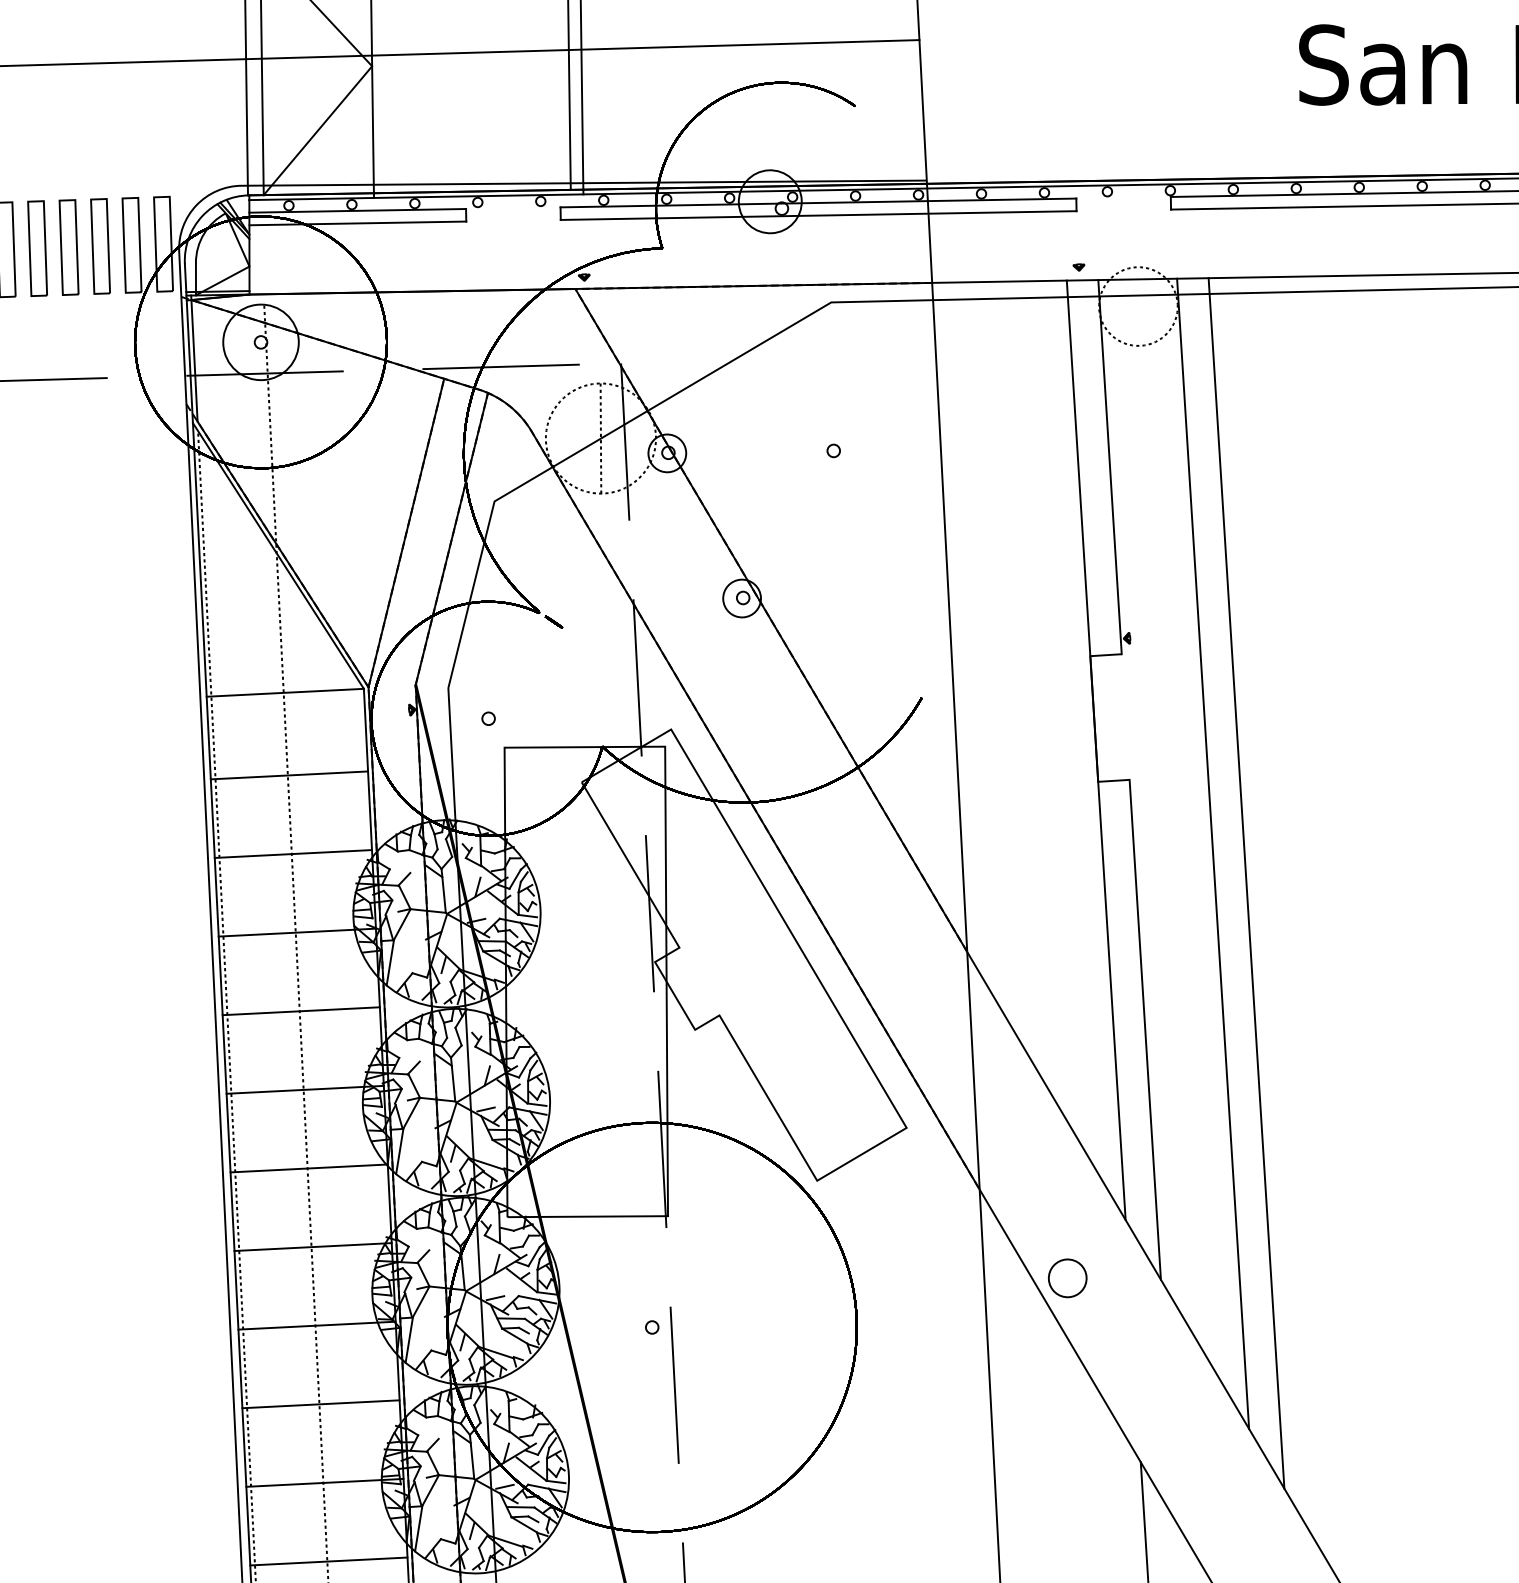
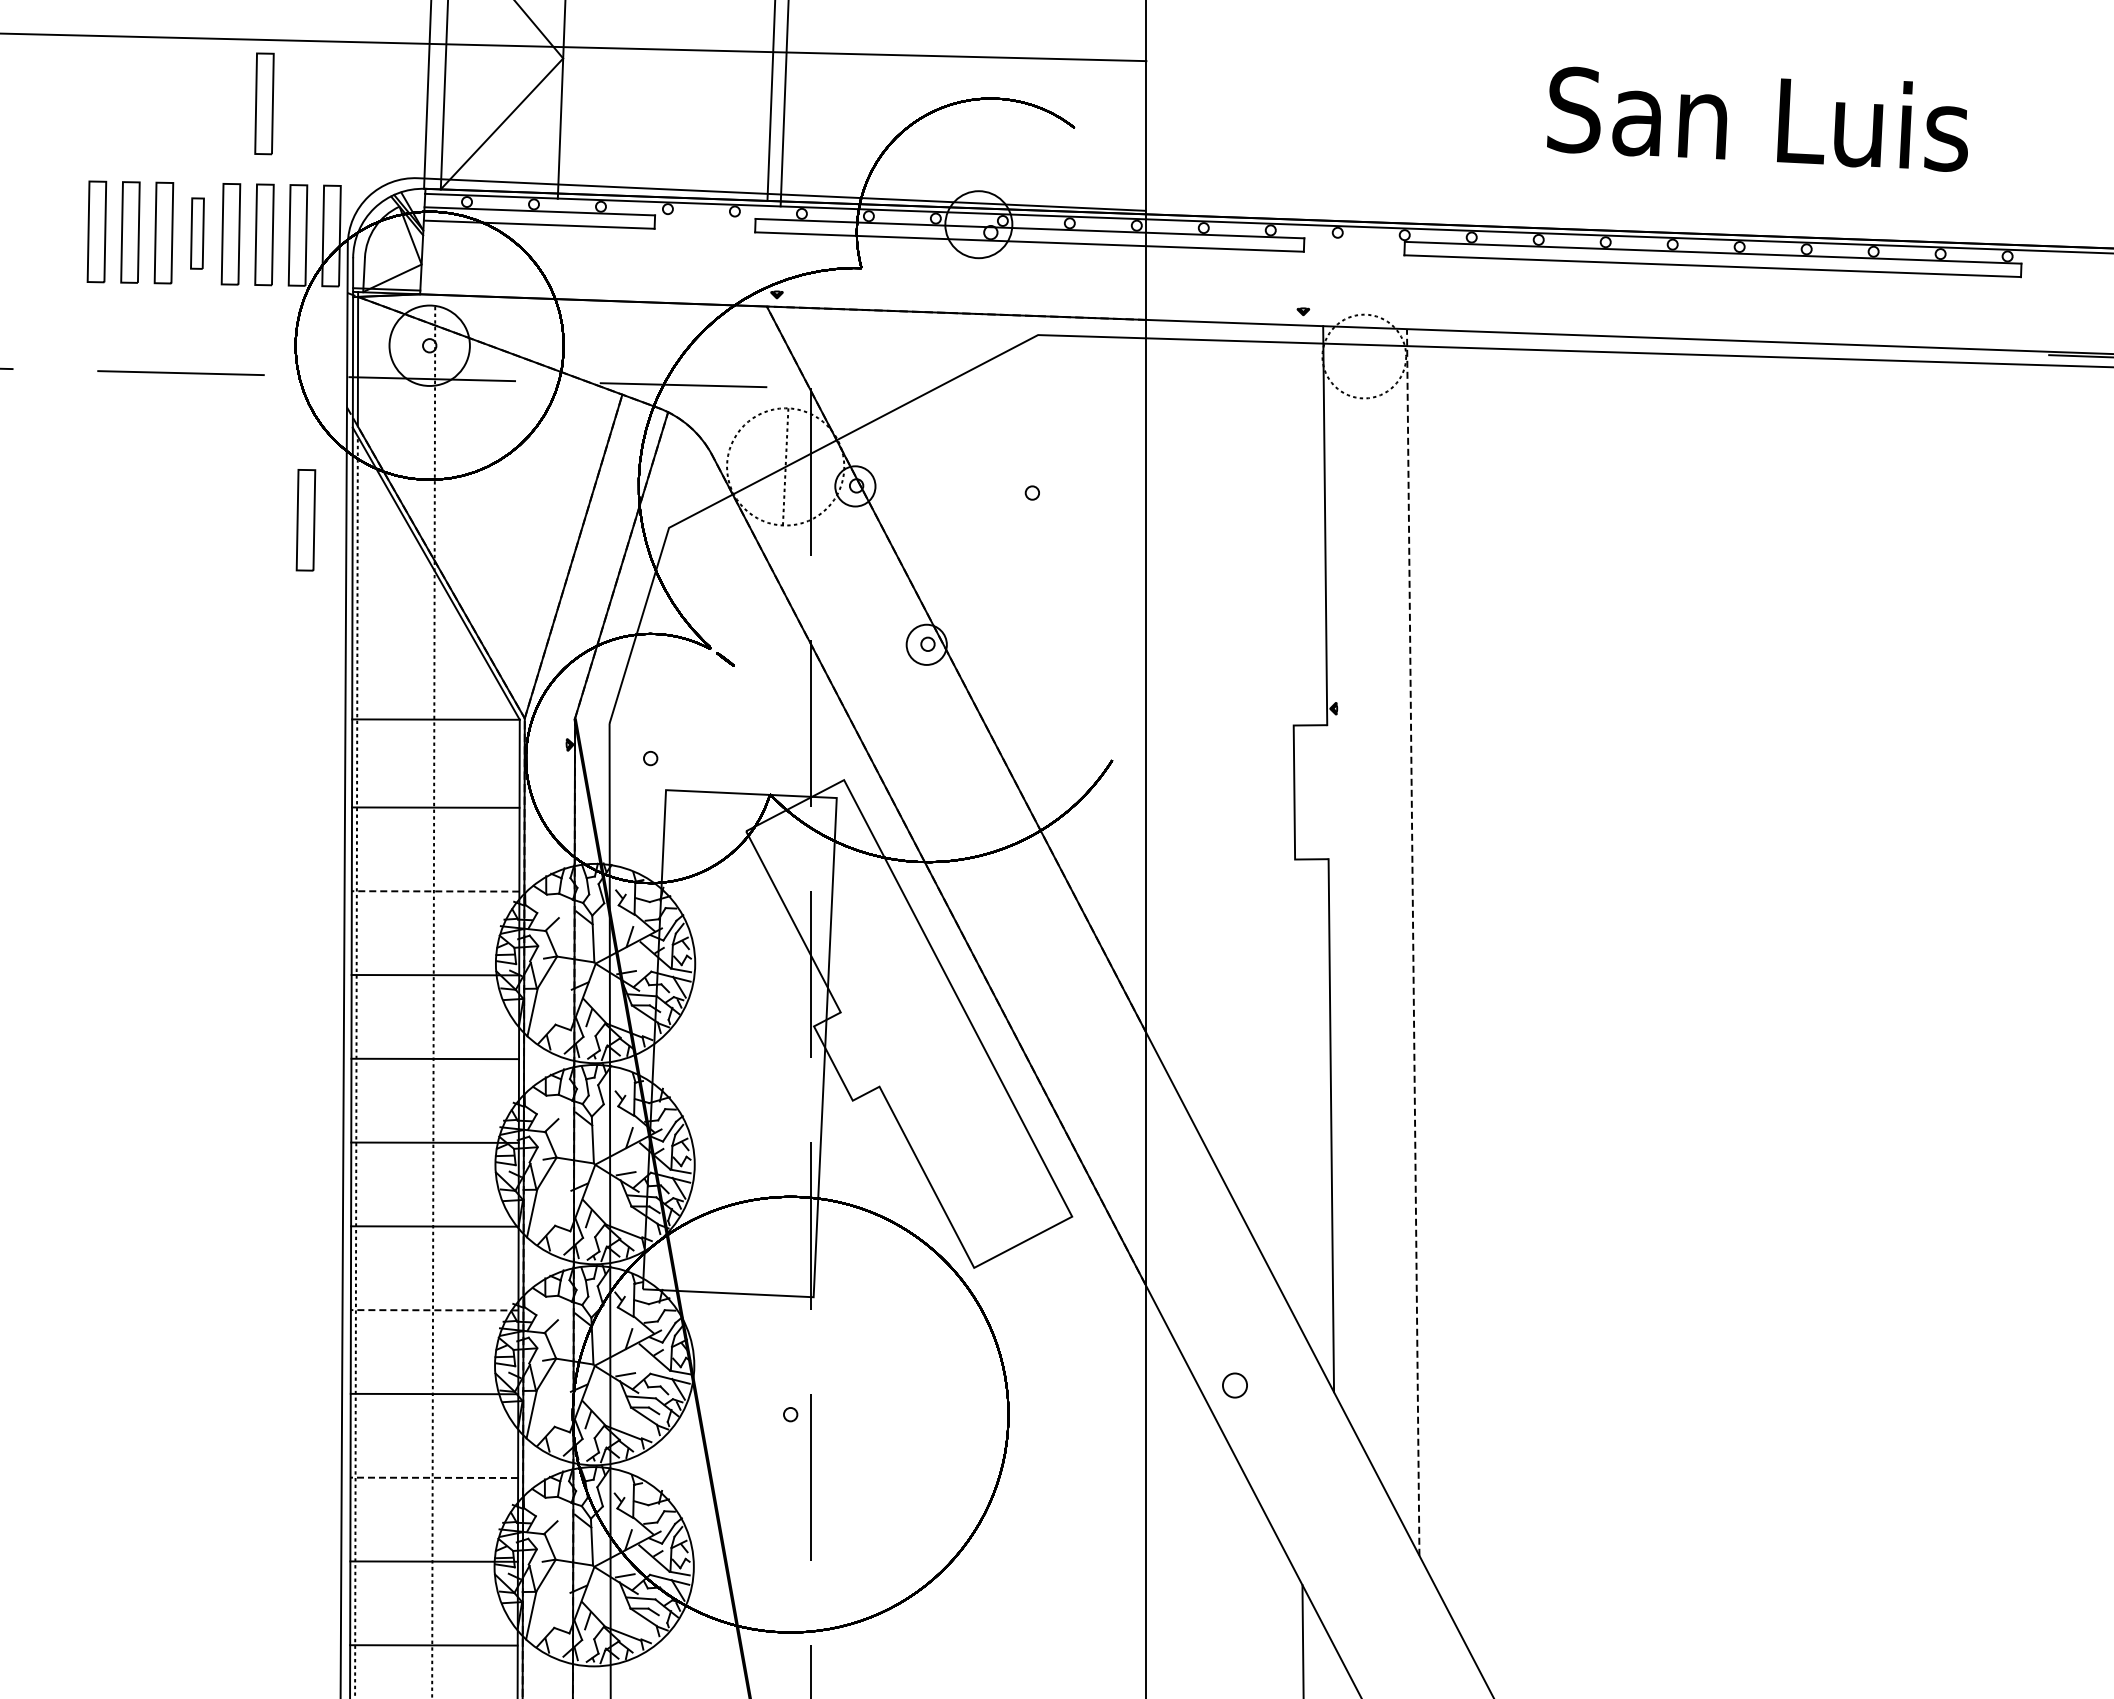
part: (94, 123) -> (264, 103), added
part: (37, 248) -> (197, 233), size x0.7
part: (153, 512) -> (305, 520), added
line: (1095, 749) -> (1294, 825), removed
line: (1213, 852) -> (1413, 941), solid -> dashed
line: (293, 854) -> (435, 891), solid -> dashed
line: (1245, 883) -> (1446, 975), removed
line: (312, 1247) -> (434, 1310), solid -> dashed
circle: (1067, 1278) -> (1234, 1385), size x0.6
line: (321, 1403) -> (434, 1477), solid -> dashed

